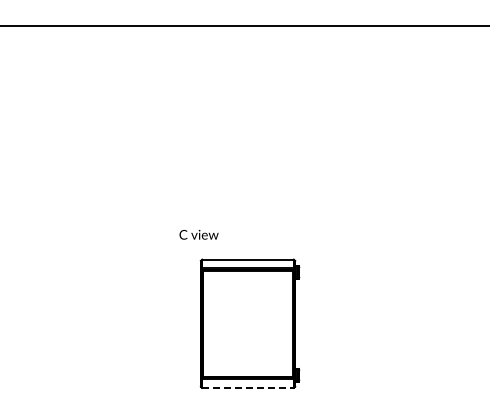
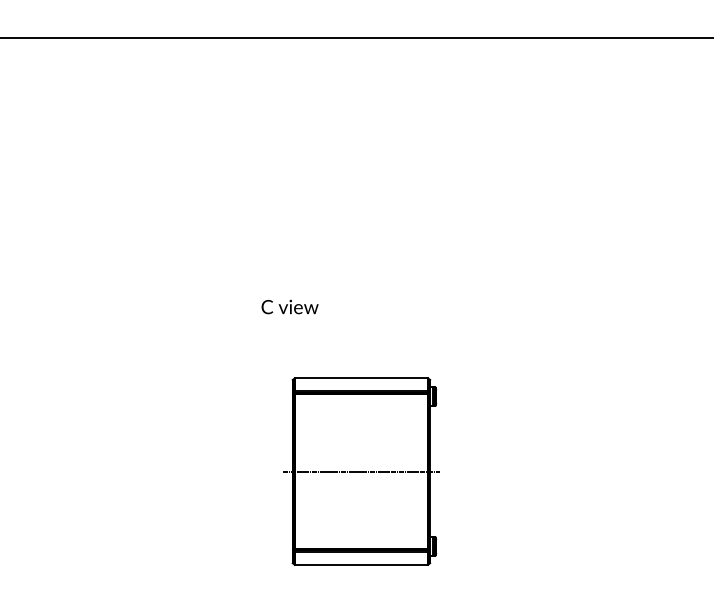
text: (198, 234) -> (289, 306), moved
line: (247, 323) -> (360, 471), added
line: (248, 387) -> (362, 564), dashed -> solid

